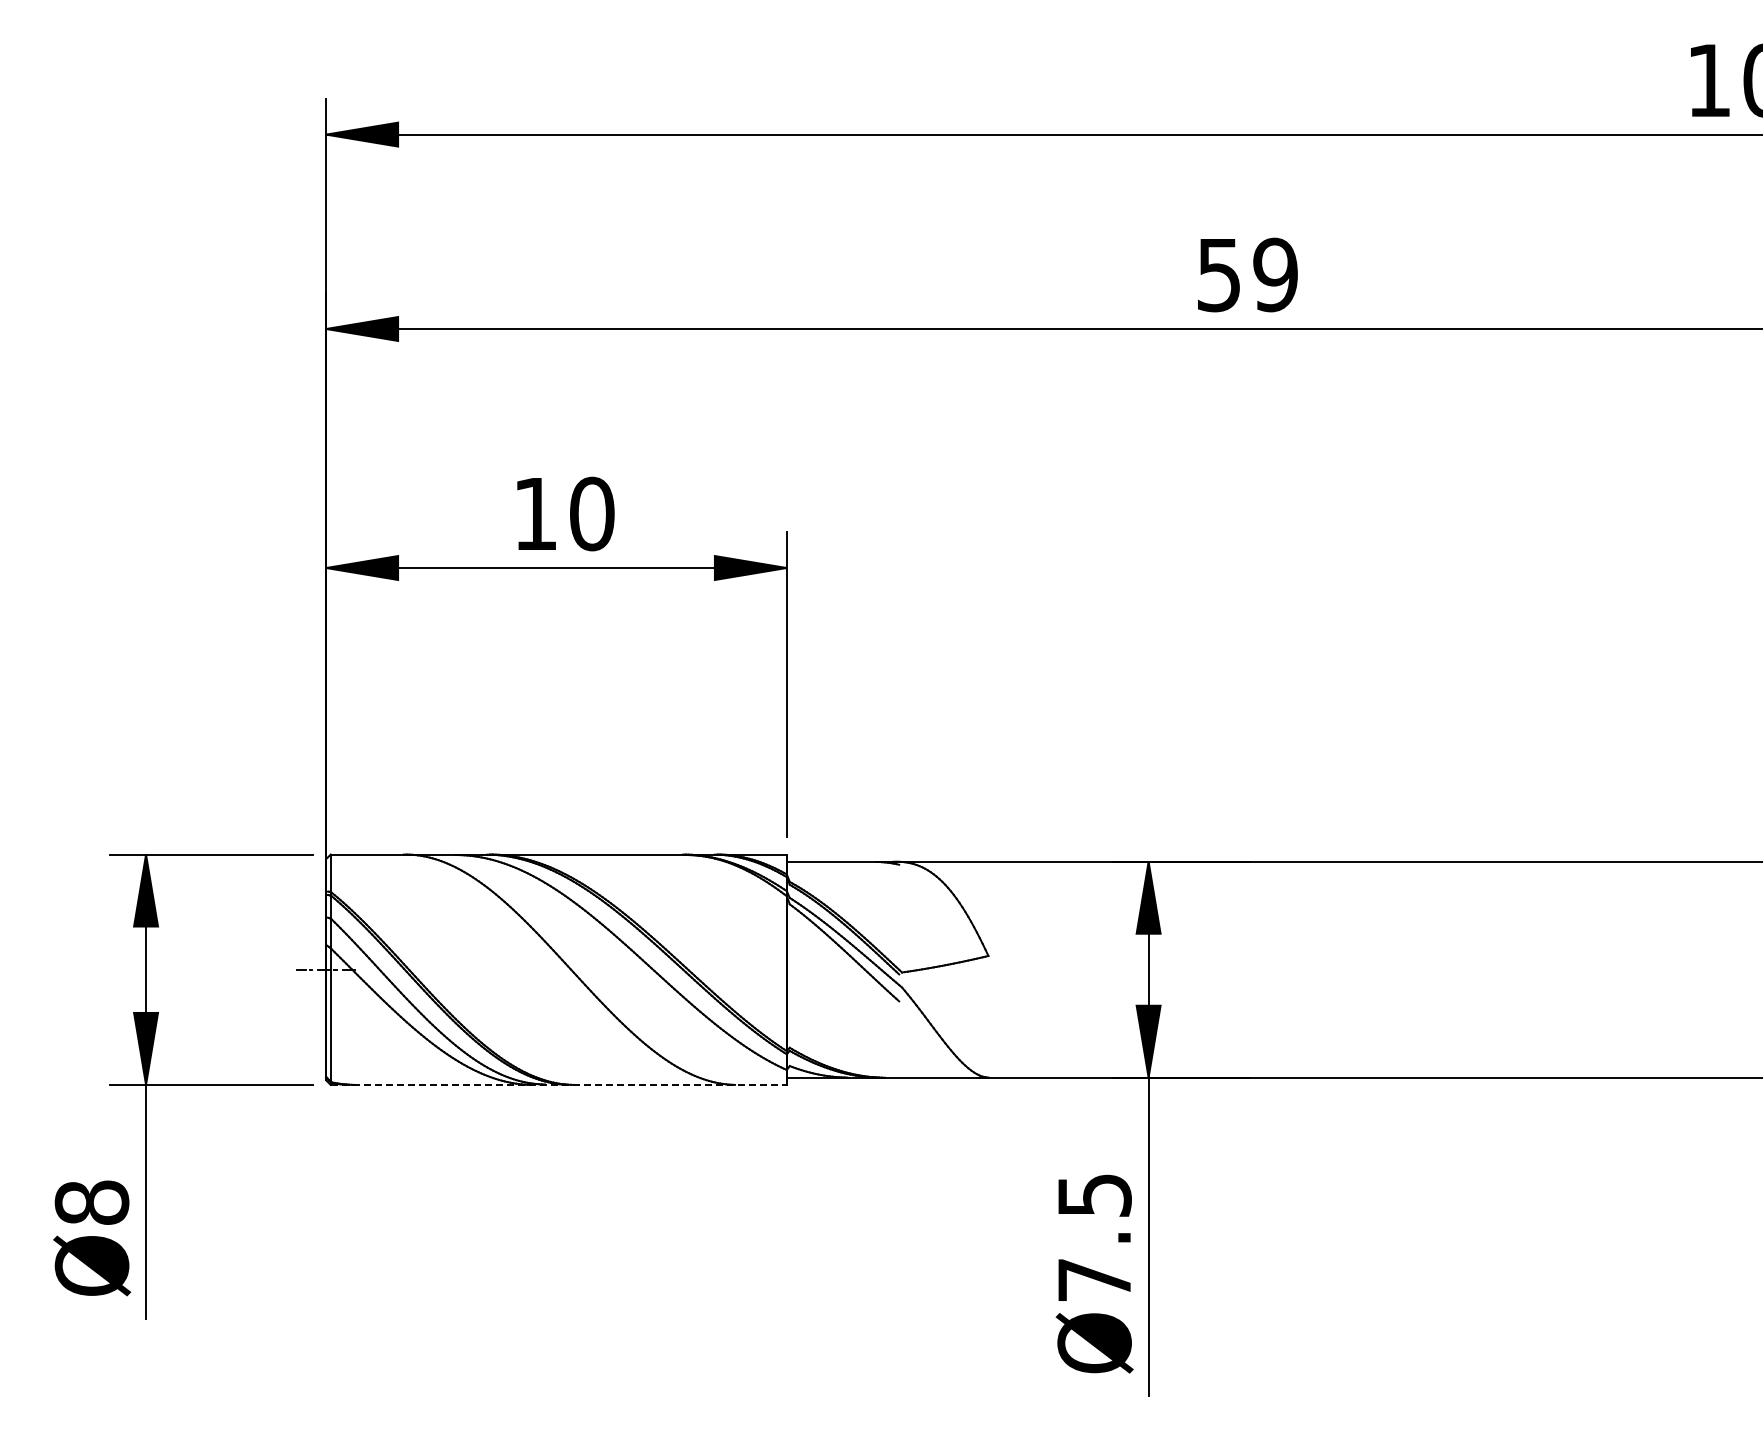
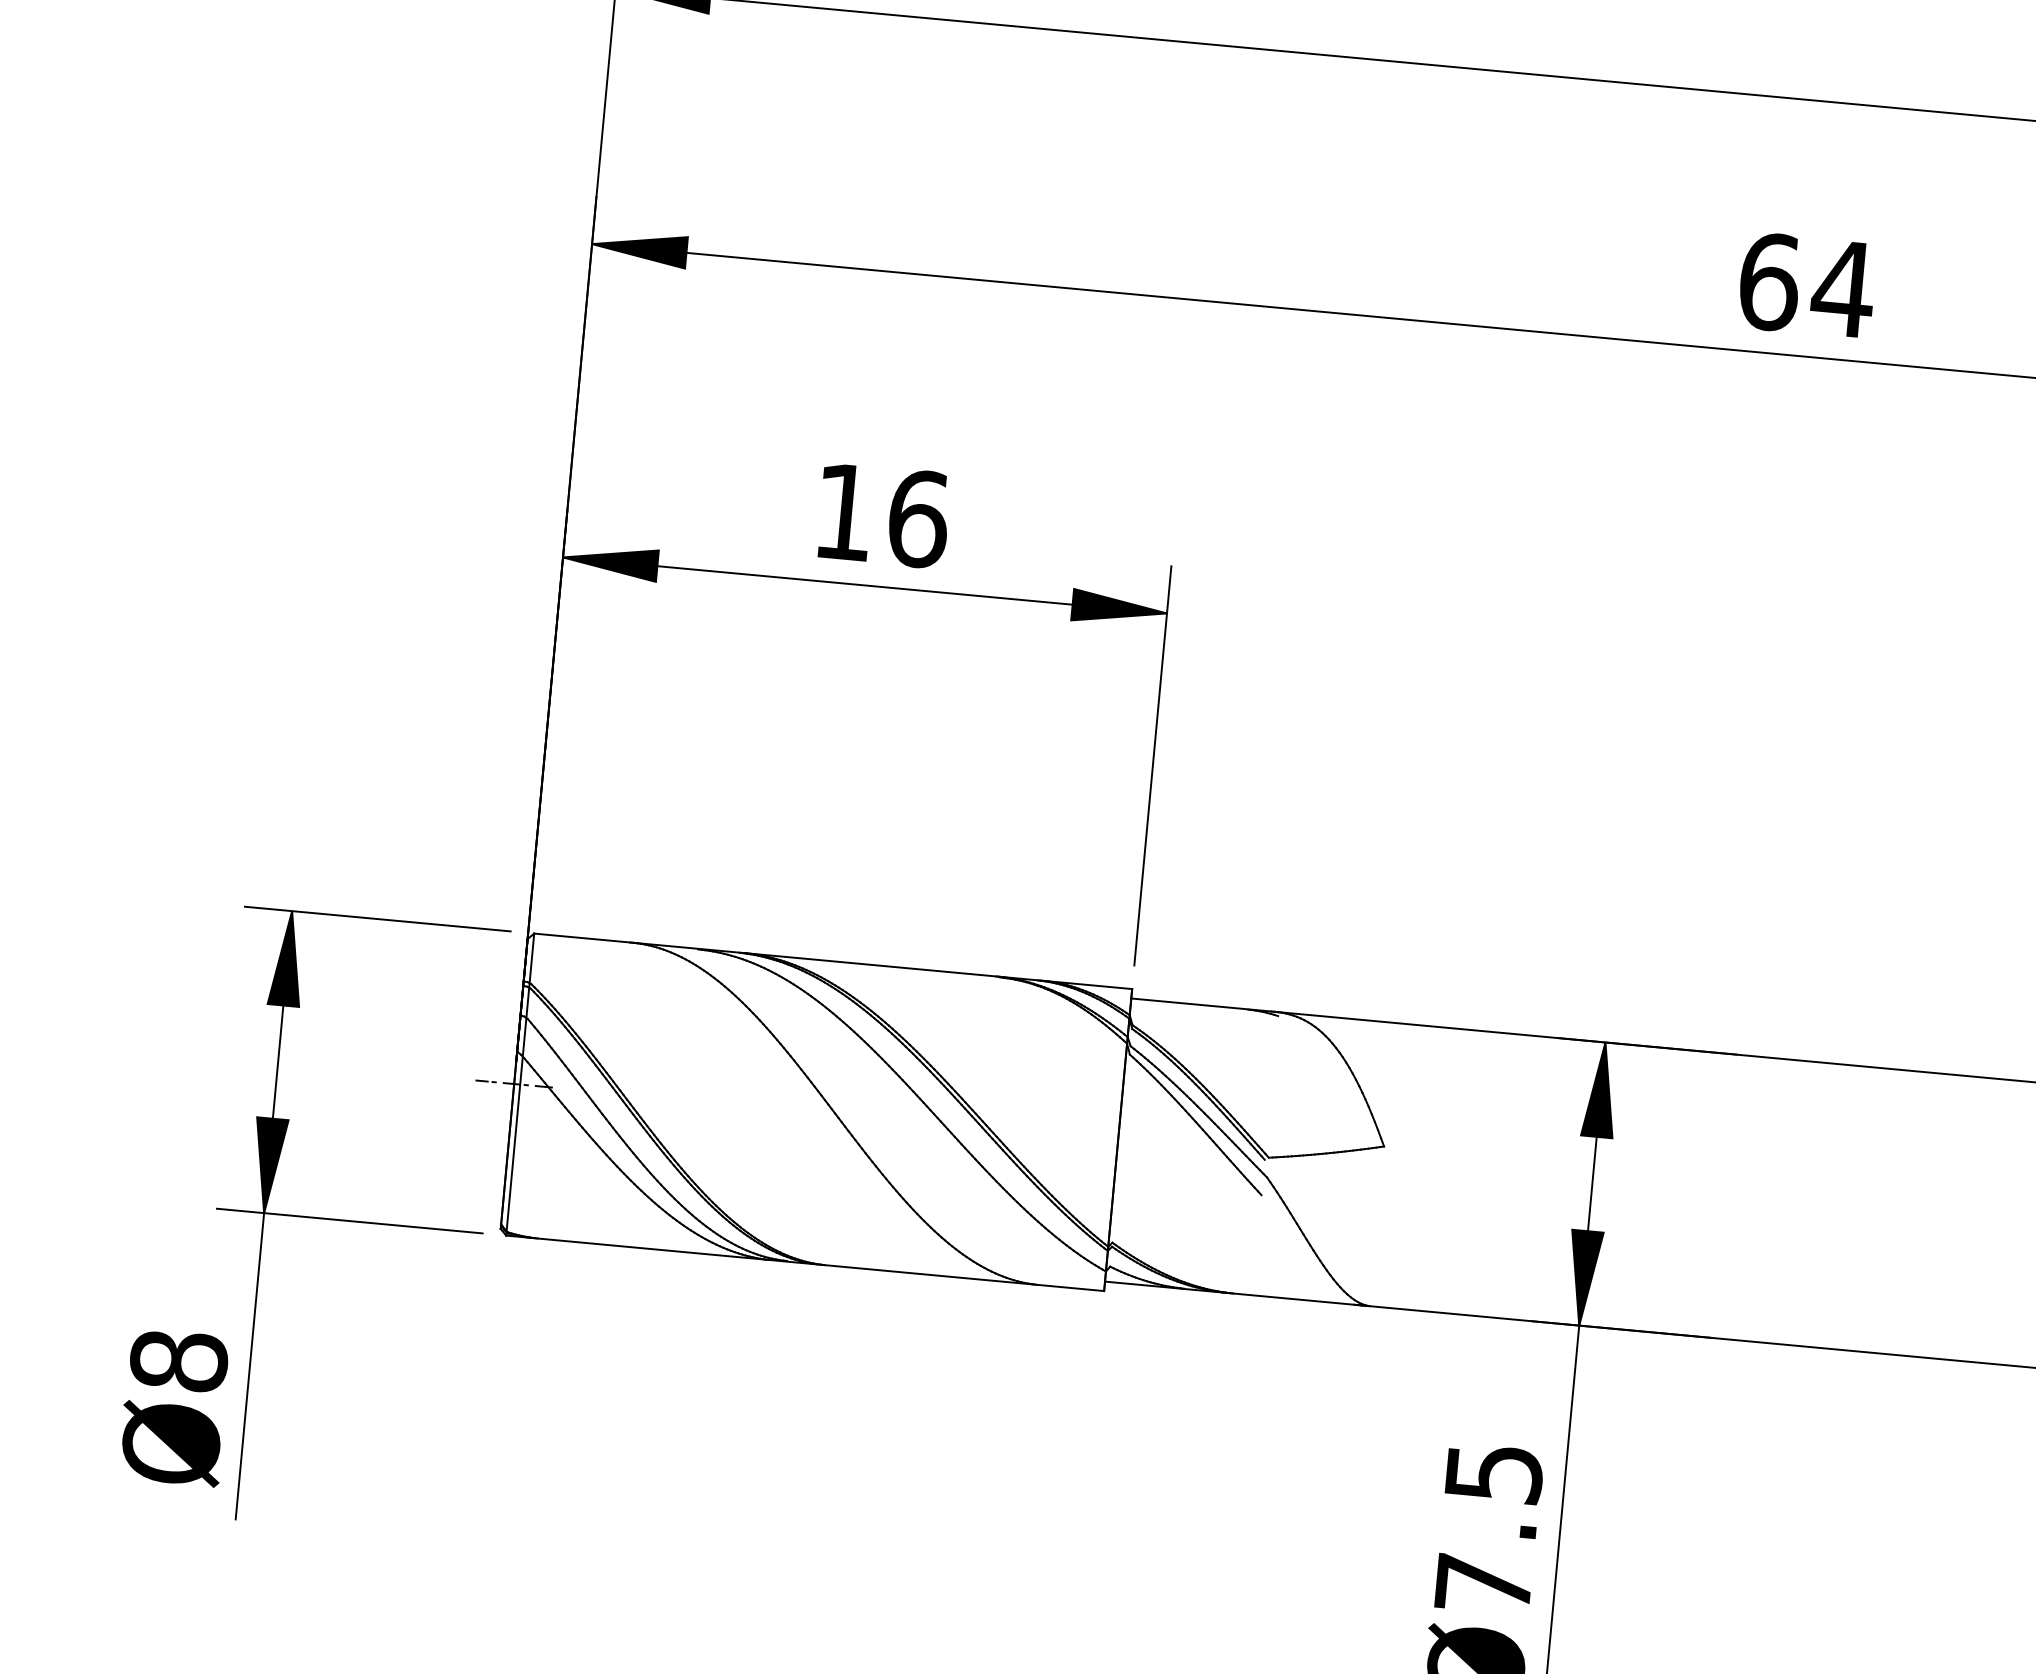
text: (1248, 274) -> (1807, 284), 59 -> 64
text: (592, 513) -> (918, 518), 10 -> 16
line: (559, 1084) -> (806, 1262), dashed -> solid

